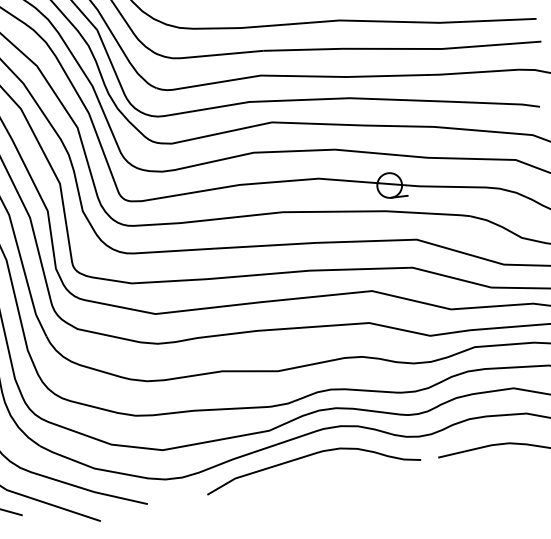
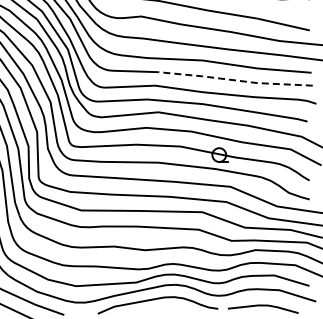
line: (400, 49) -> (234, 80), solid -> dashed

